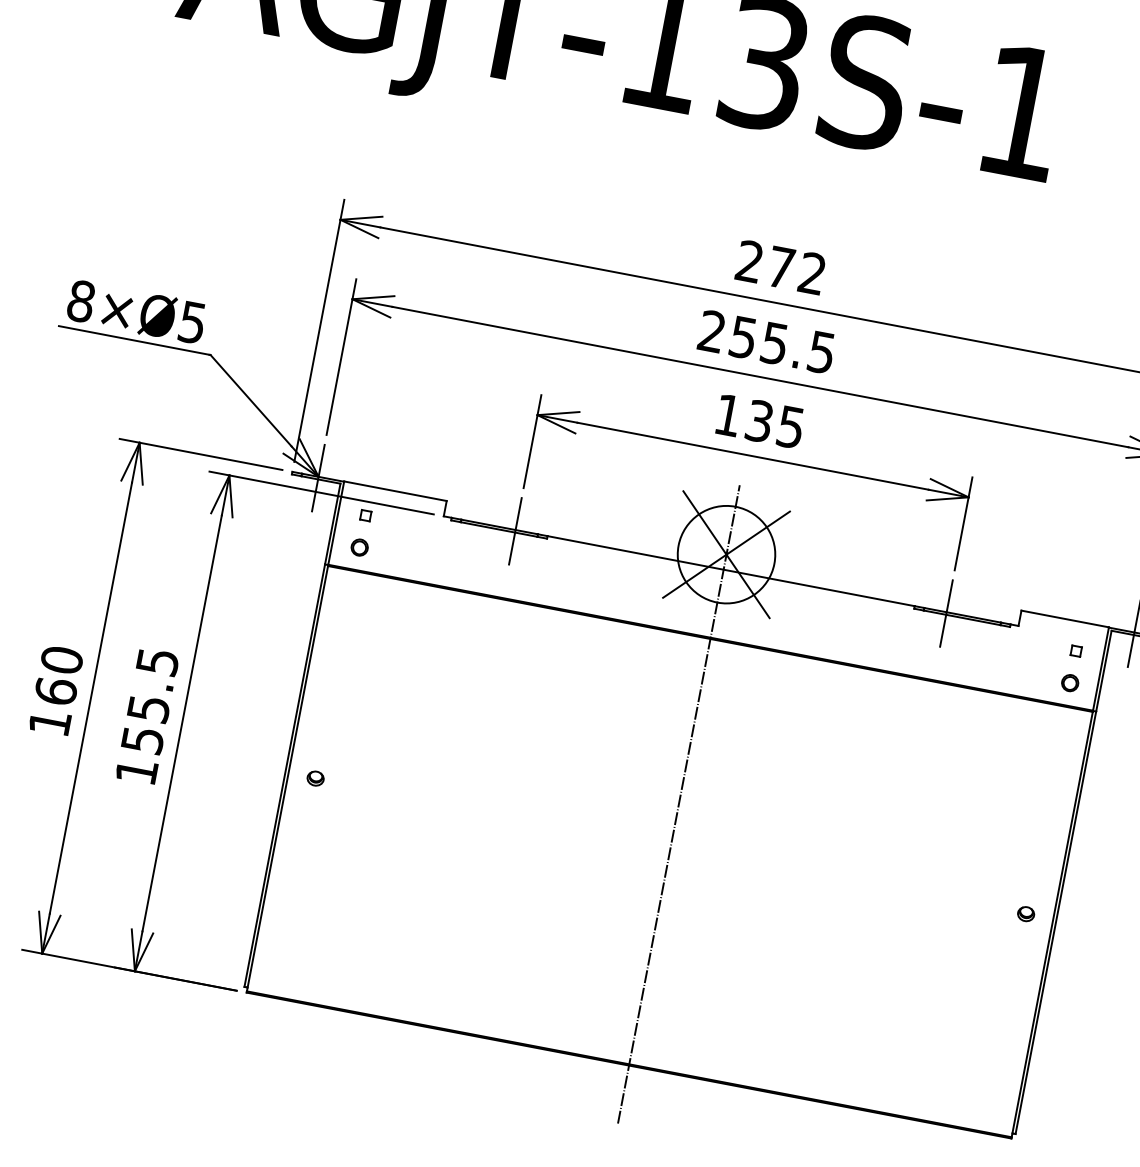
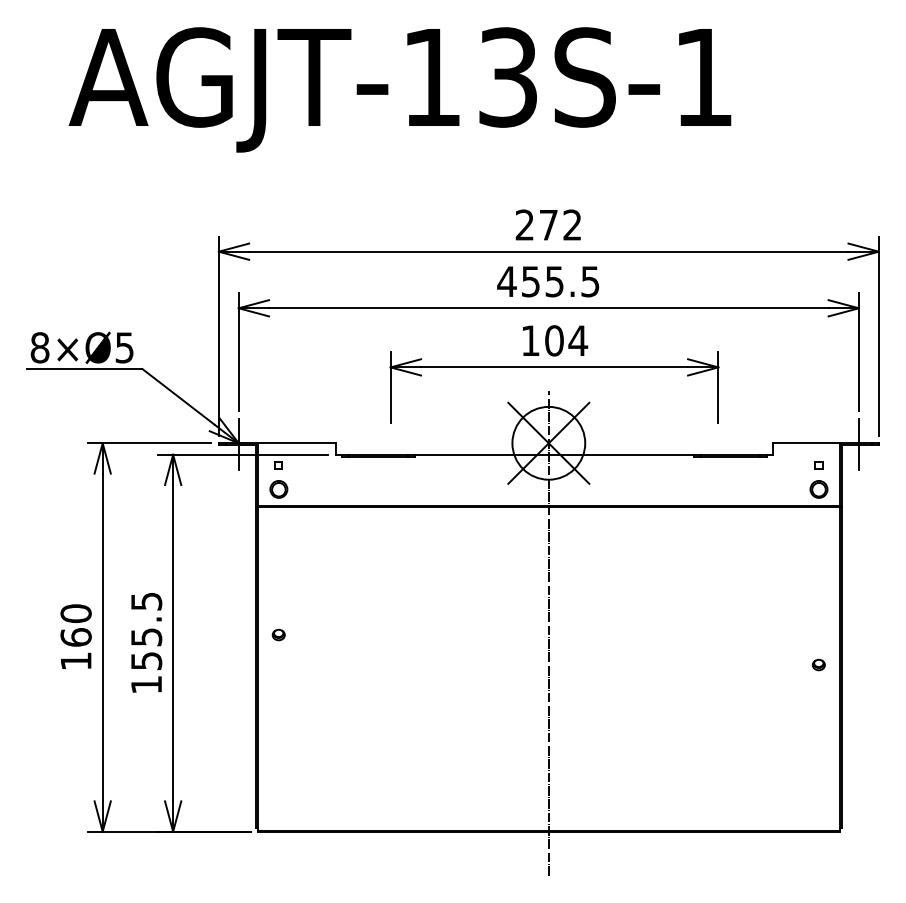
text: (711, 331) -> (506, 281), 255.5 -> 455.5
text: (775, 423) -> (566, 340), 135 -> 104
line: (515, 530) -> (390, 455), removed
circle: (359, 547) -> (278, 489), size x1.4
line: (946, 613) -> (718, 455), removed
circle: (1069, 683) -> (818, 489), size x1.4
part: (315, 777) -> (278, 634), moved

